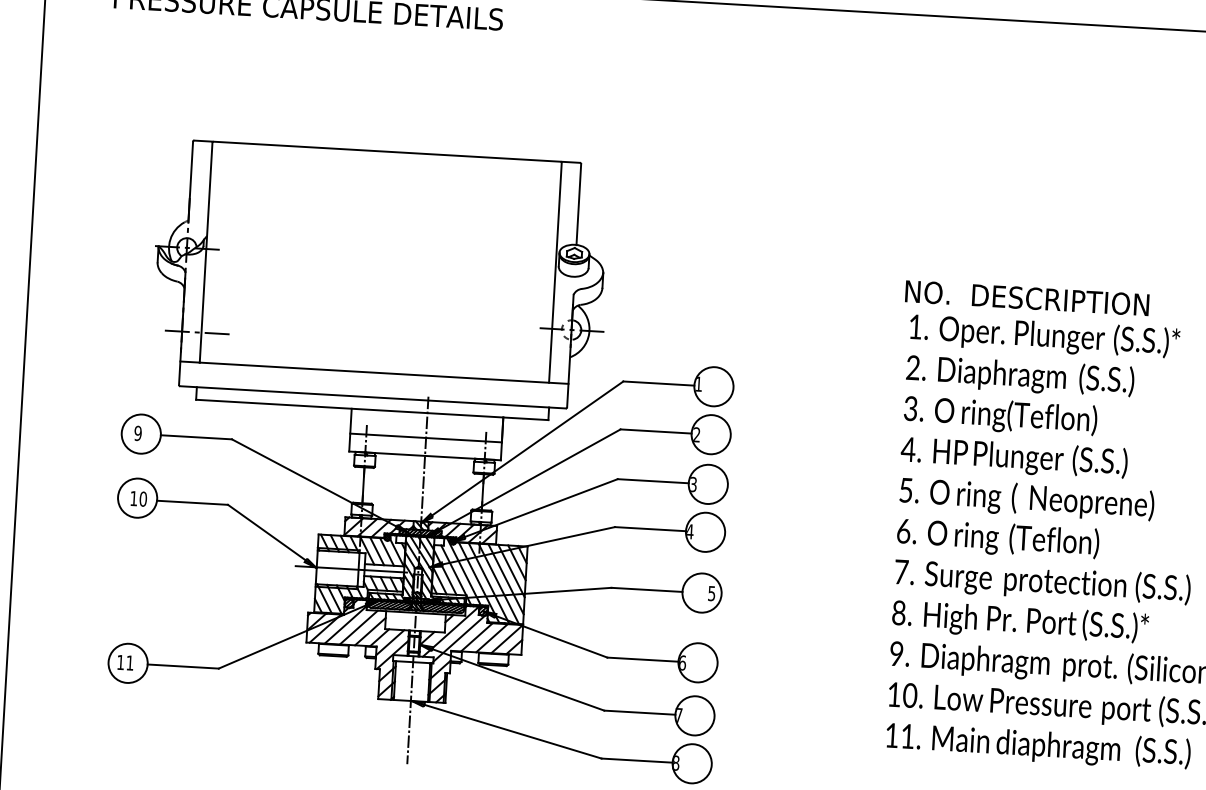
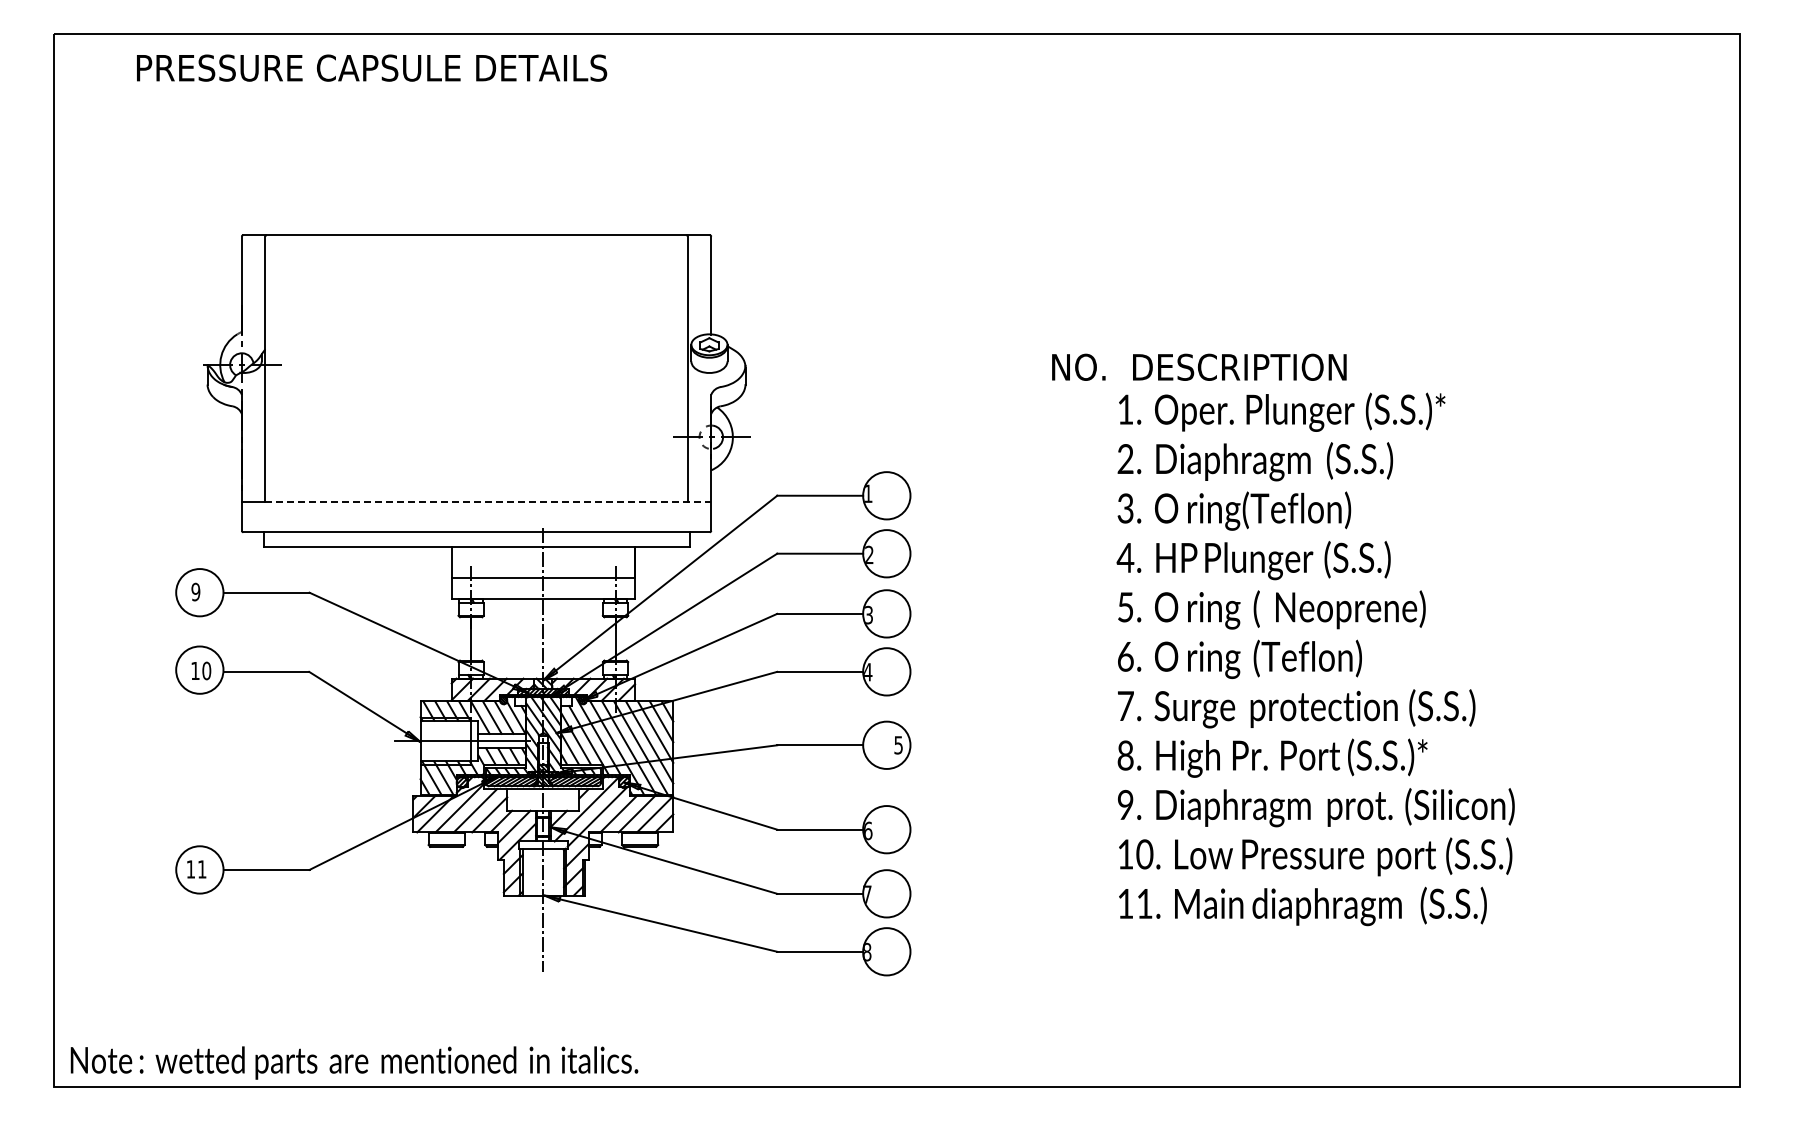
text: (1027, 297) -> (1199, 366), moved
line: (195, 332) -> (258, 466), removed
line: (384, 373) -> (488, 502), solid -> dashed

